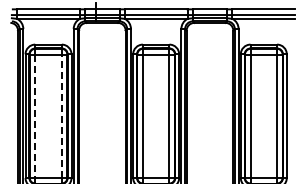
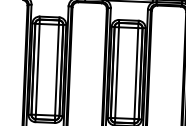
line: (35, 116) -> (37, 69), dashed -> solid
line: (61, 116) -> (56, 70), dashed -> solid

